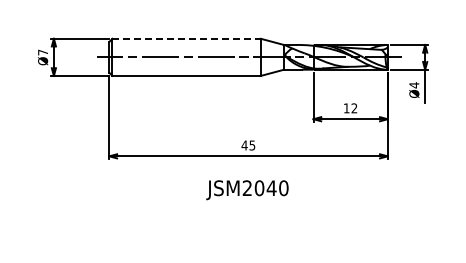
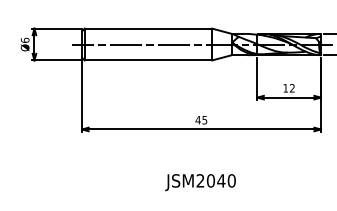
line: (187, 38) -> (149, 28), dashed -> solid
text: (43, 52) -> (25, 40), Ø7 -> Ø6
text: (247, 190) -> (200, 182), moved

